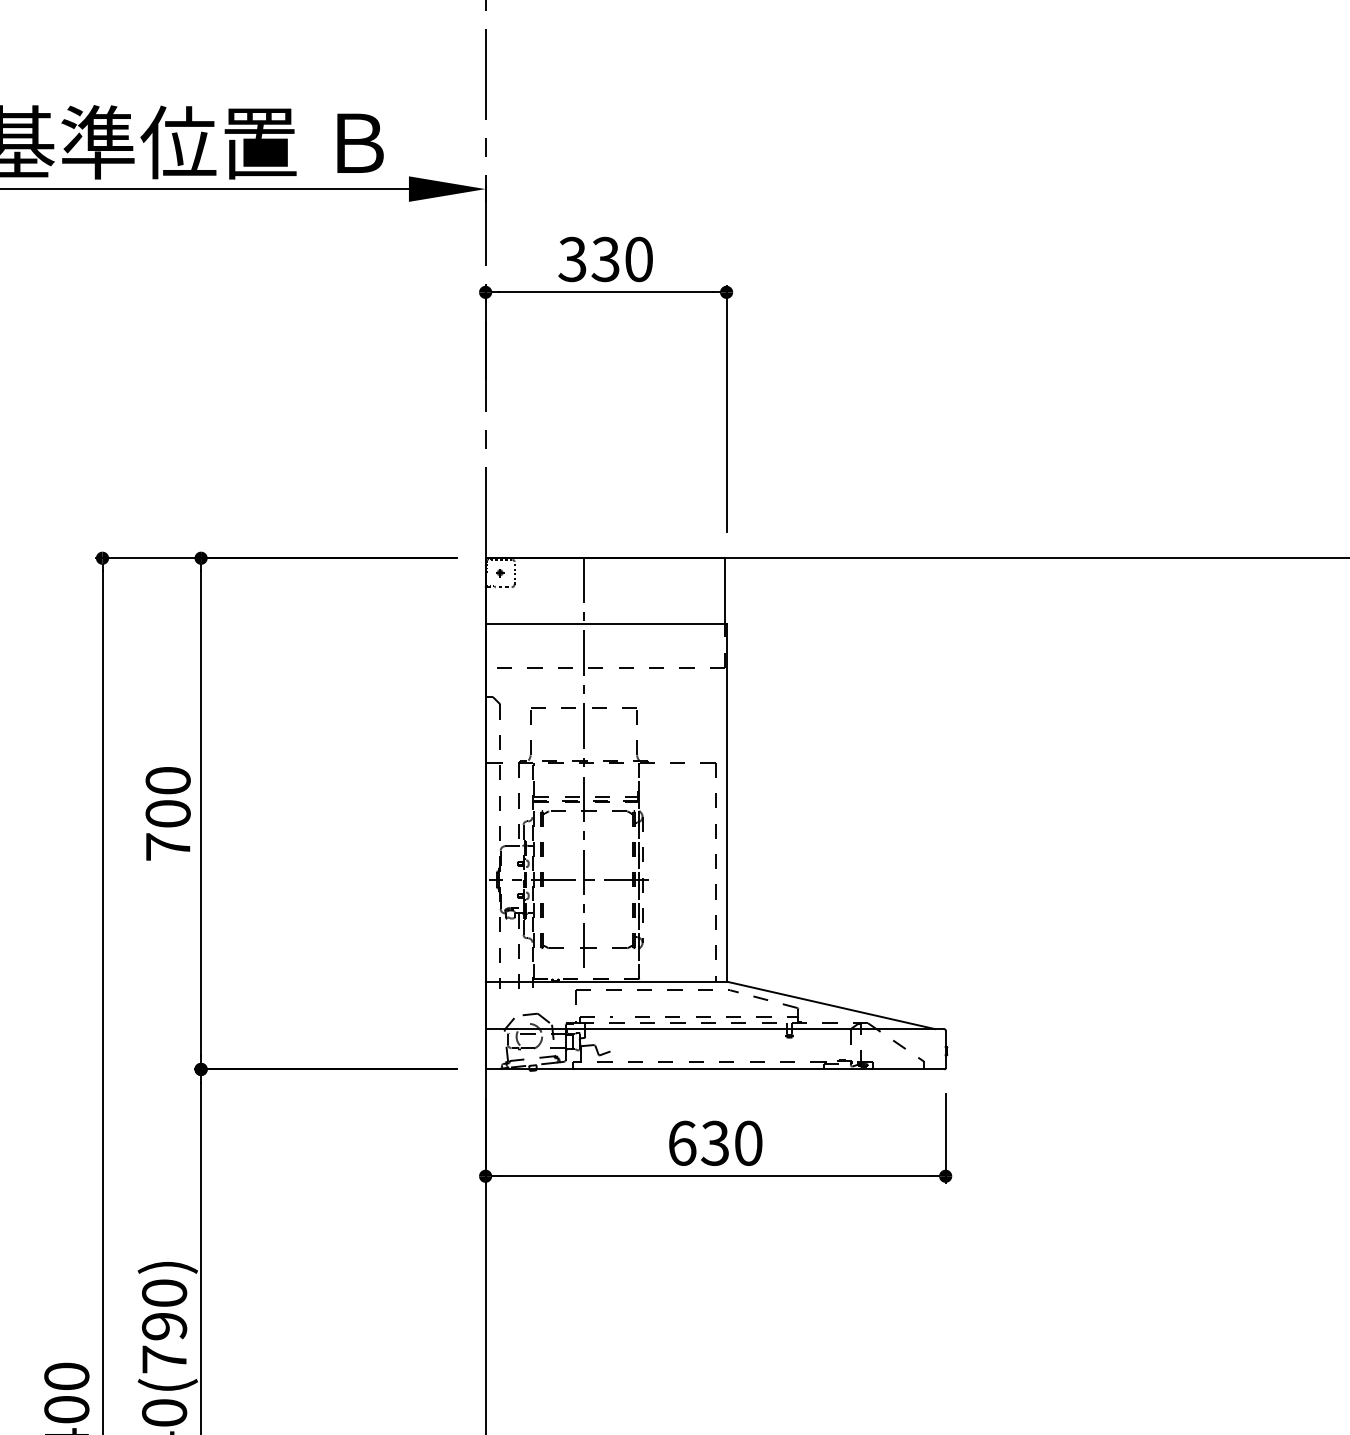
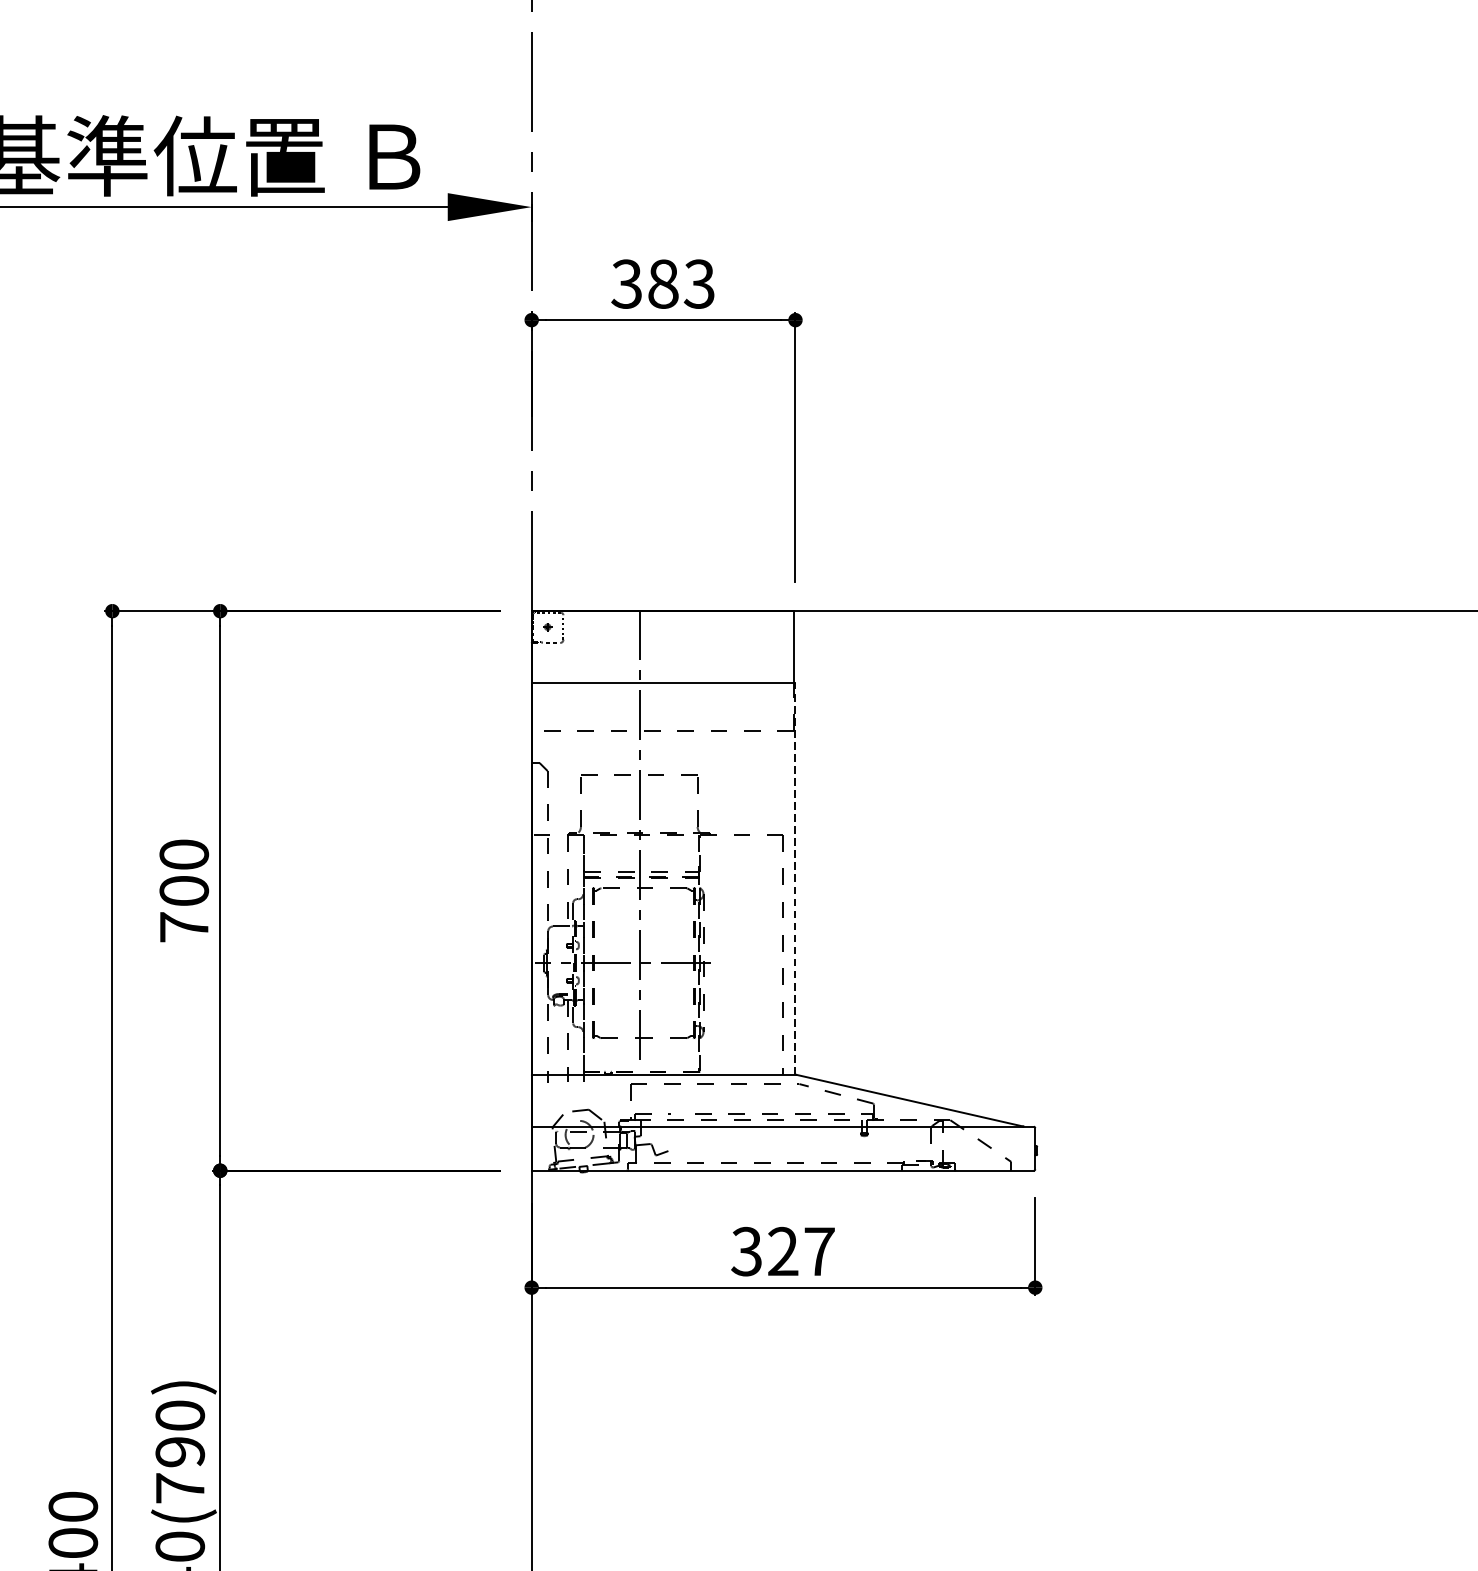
text: (621, 259) -> (680, 284), 330 -> 383
line: (726, 802) -> (795, 878), solid -> dashed
text: (715, 1142) -> (783, 1250), 630 -> 327

